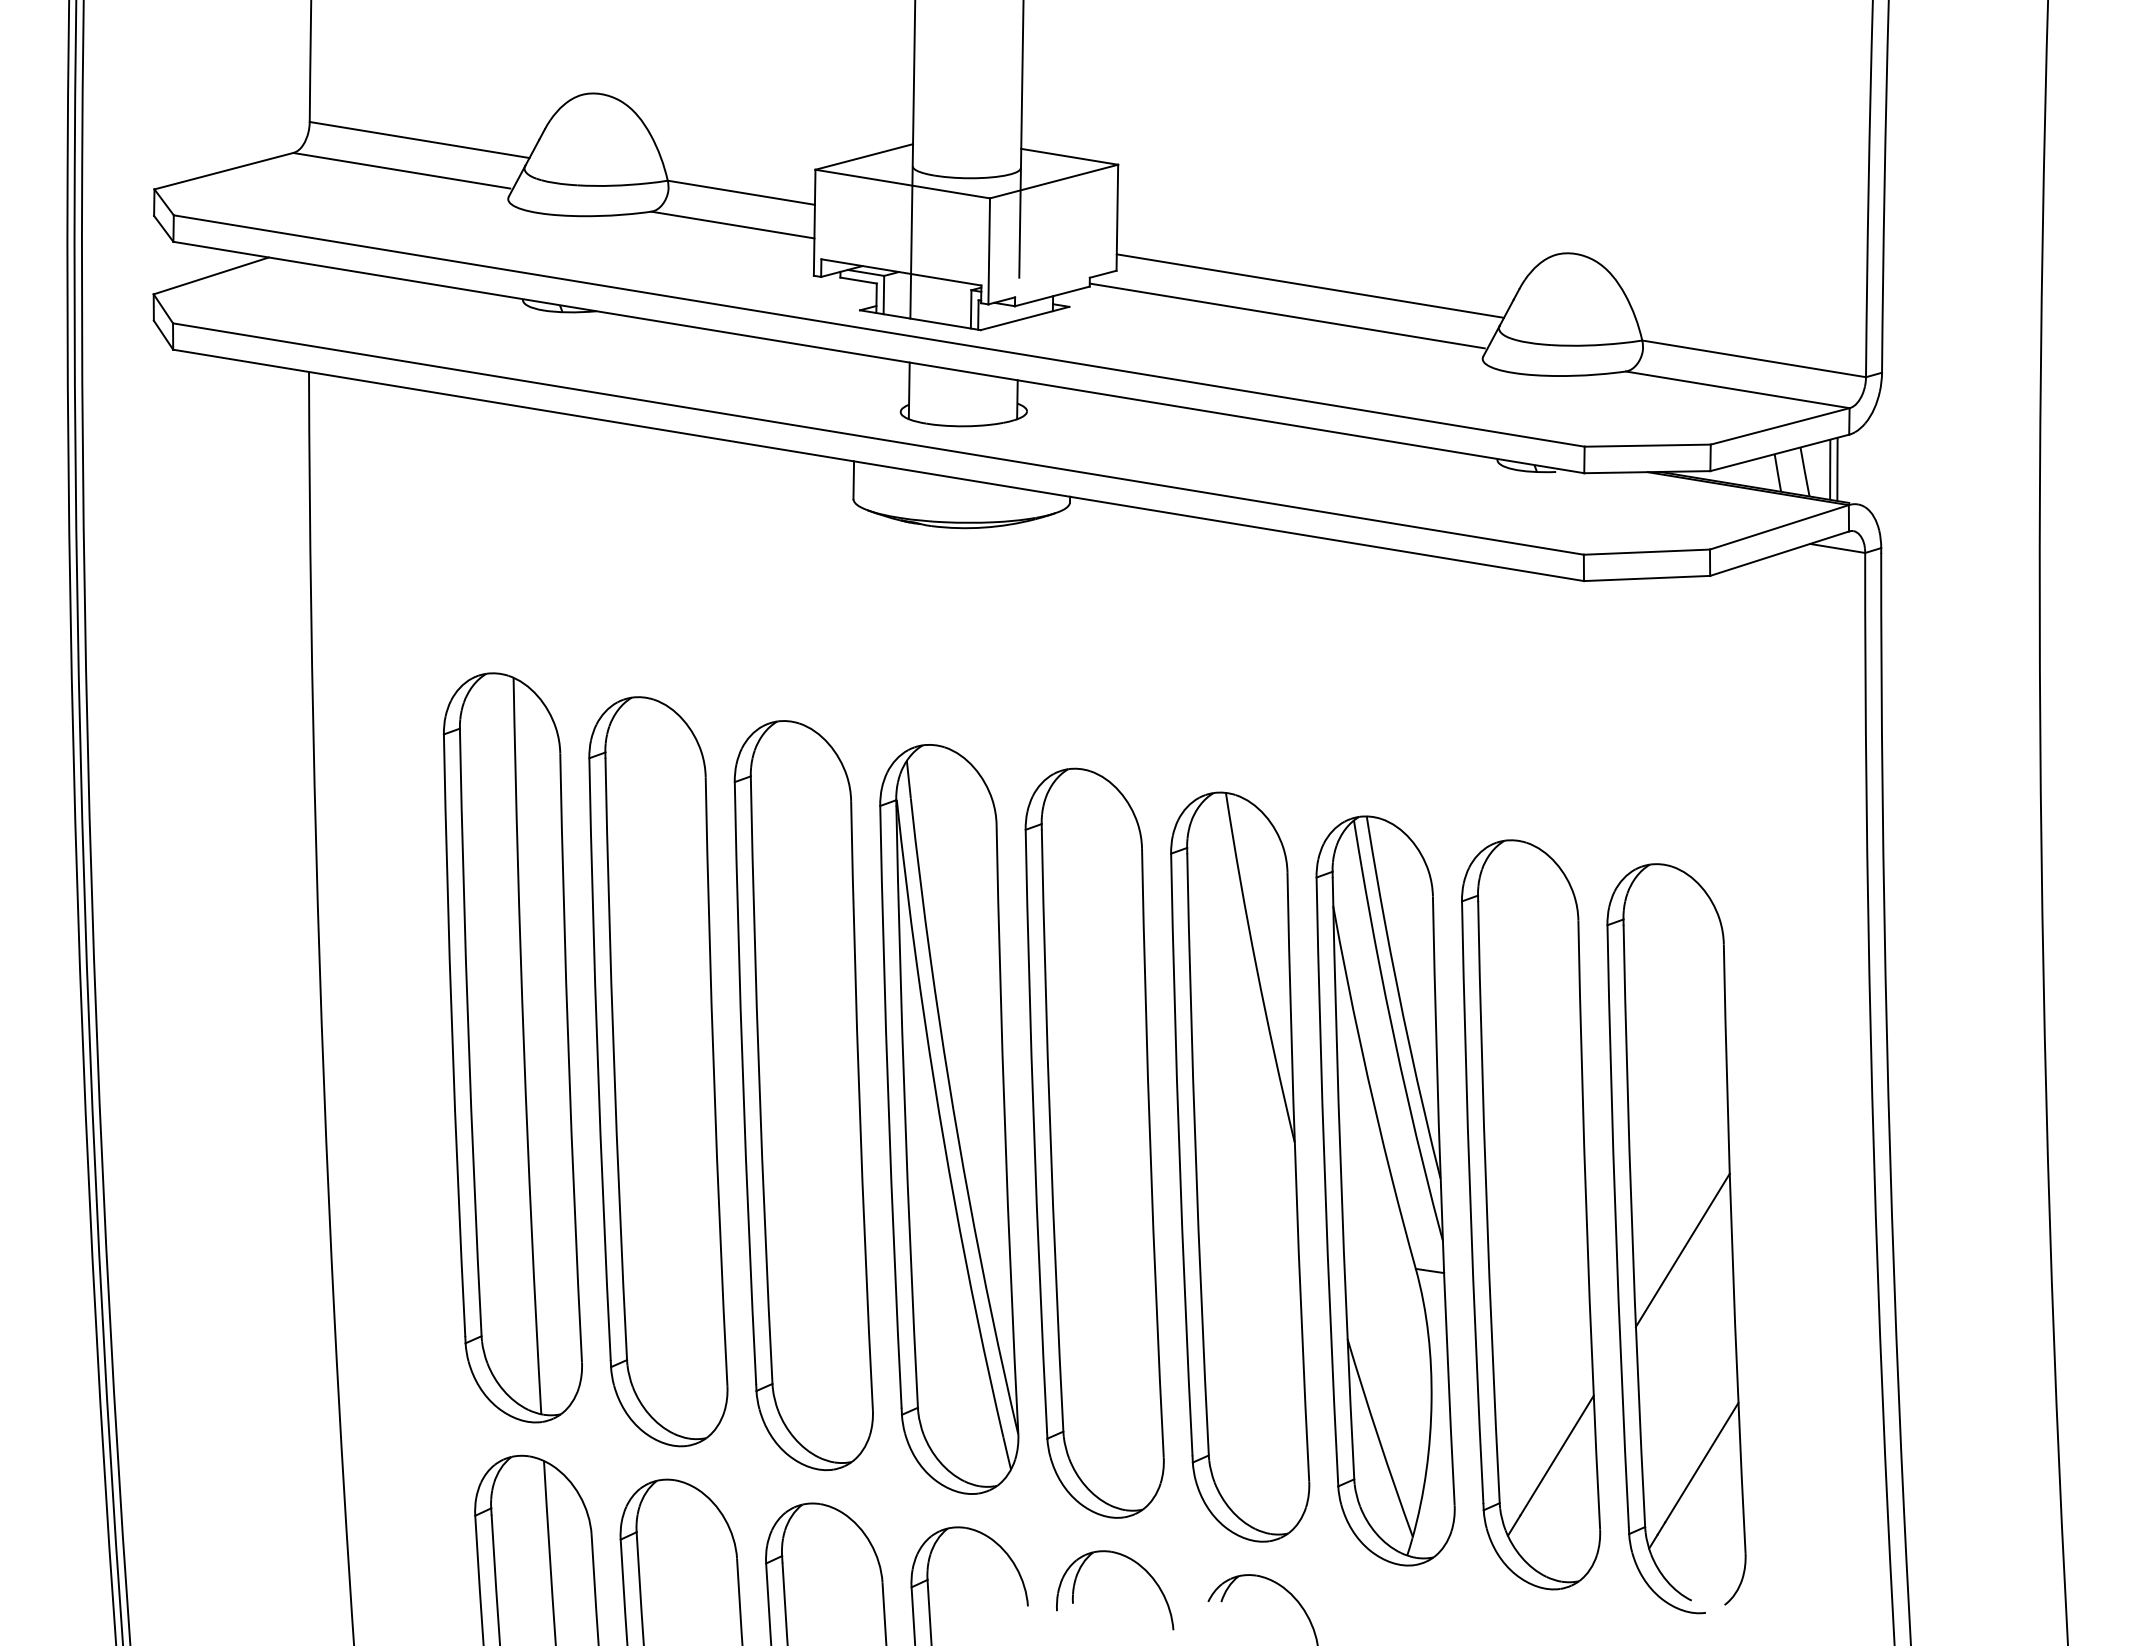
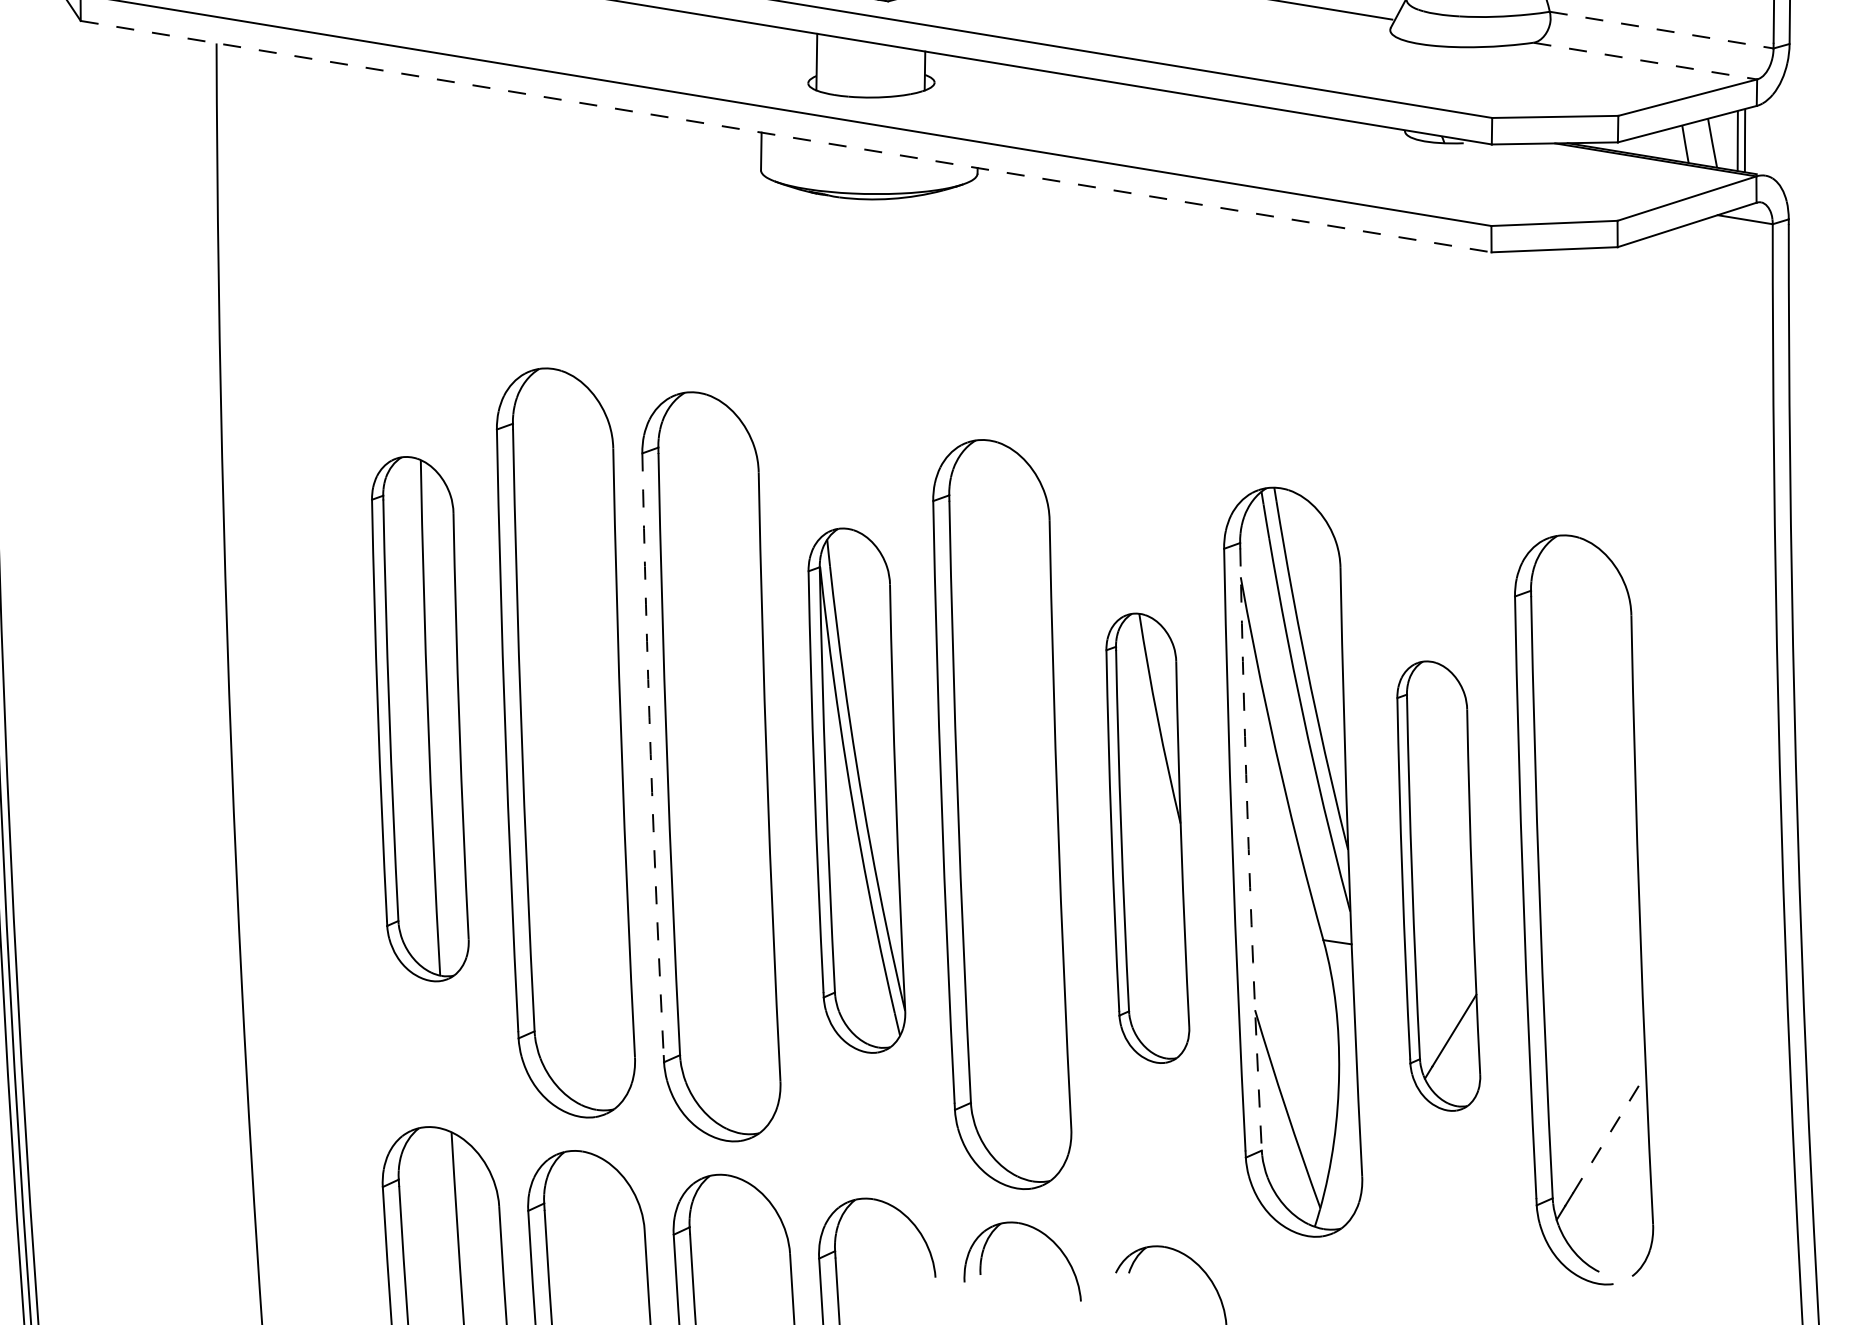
line: (1754, 358) -> (1662, 29), solid -> dashed
line: (1738, 389) -> (1646, 60), solid -> dashed
line: (878, 465) -> (786, 136), solid -> dashed
part: (512, 1047) -> (420, 718), size x0.7
arc: (743, 1083) -> (651, 754), solid -> dashed
part: (949, 1119) -> (857, 790), size x0.7
part: (1240, 1166) -> (1148, 837), size x0.6
arc: (1341, 1178) -> (1249, 849), solid -> dashed
part: (1531, 1214) -> (1439, 885), size x0.6
line: (1682, 1249) -> (1590, 920), removed
line: (1702, 1462) -> (1610, 1133), solid -> dashed

